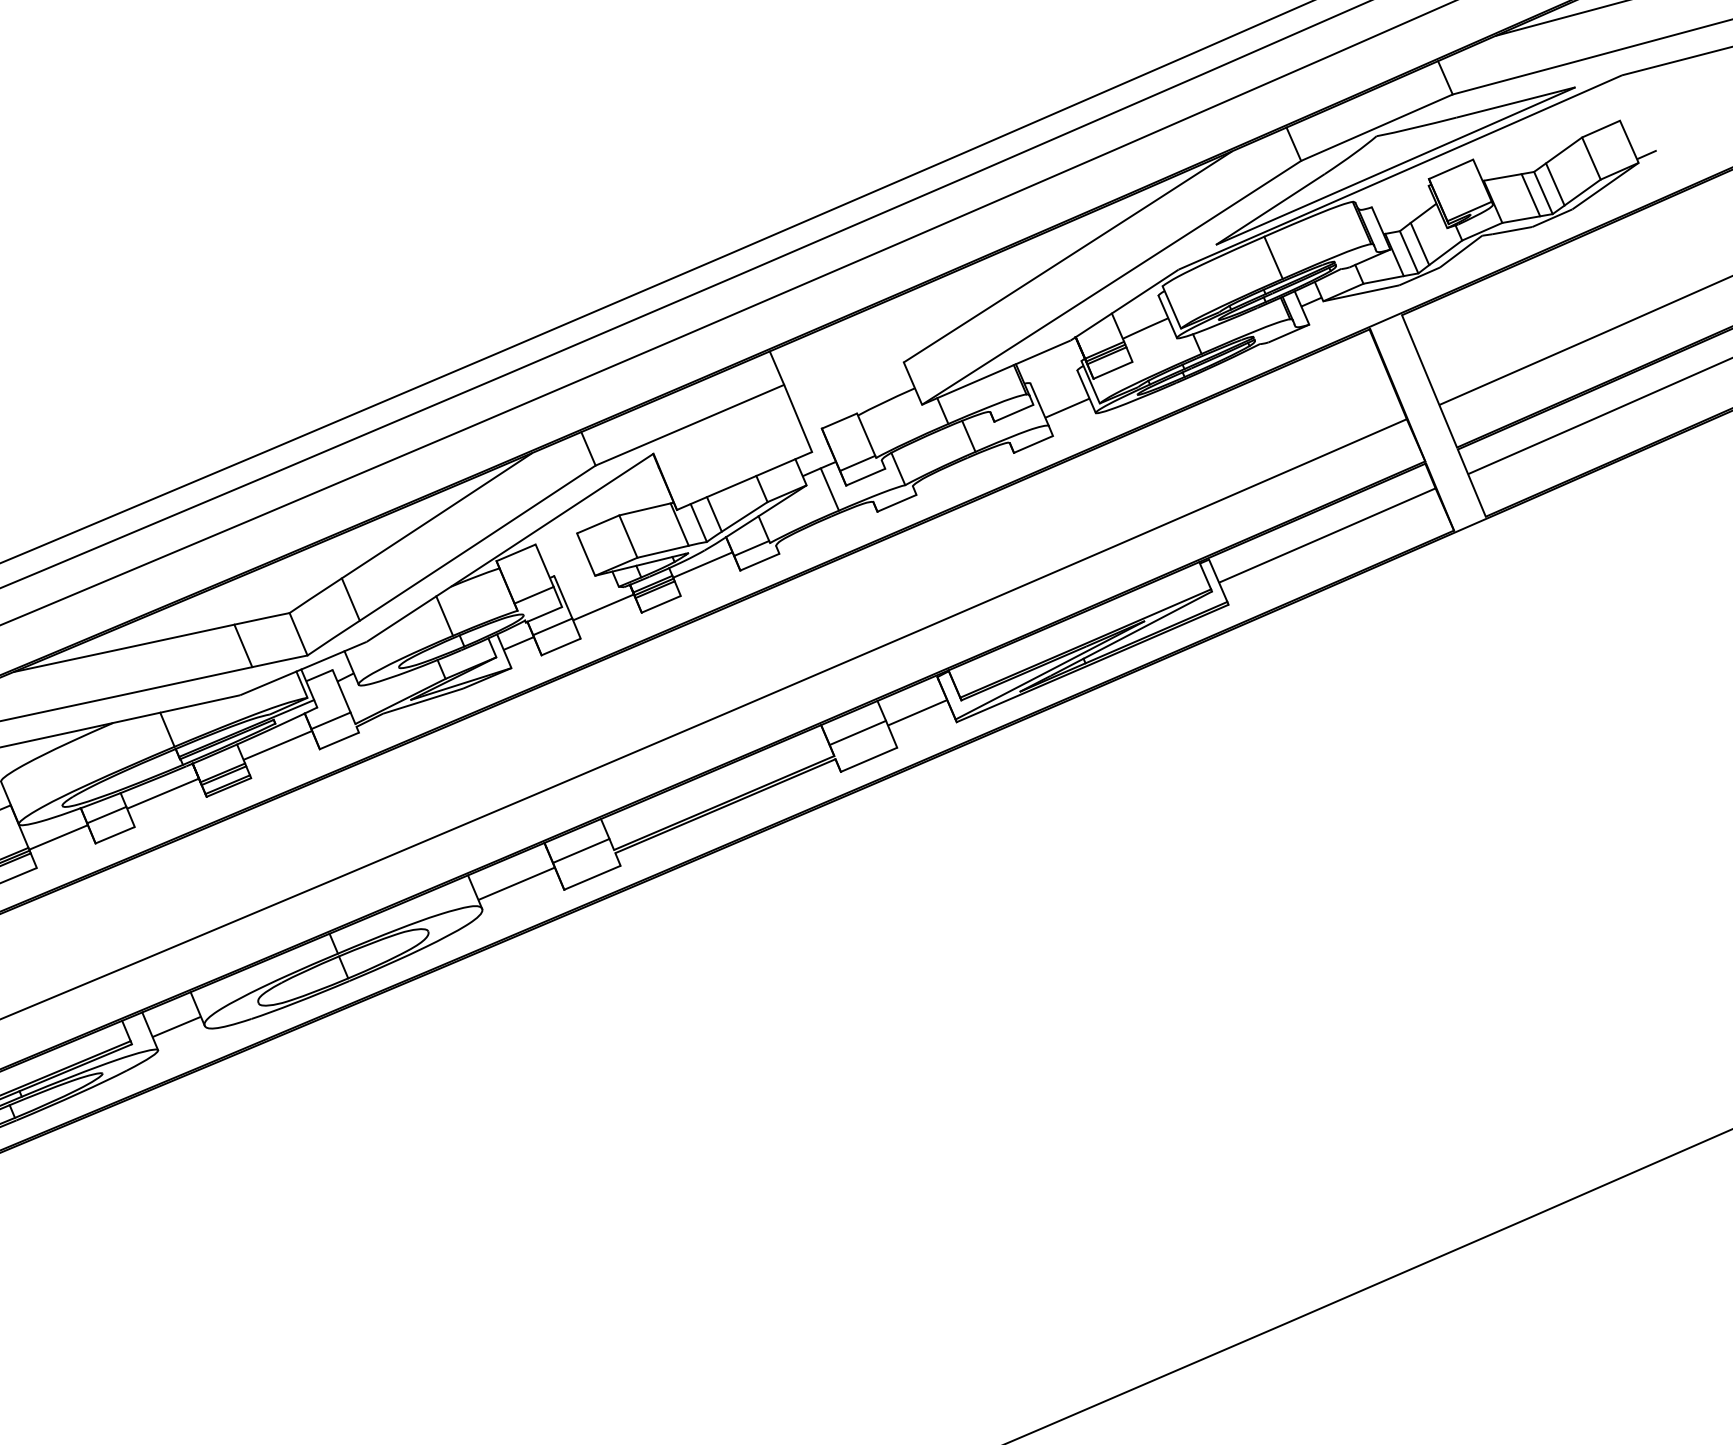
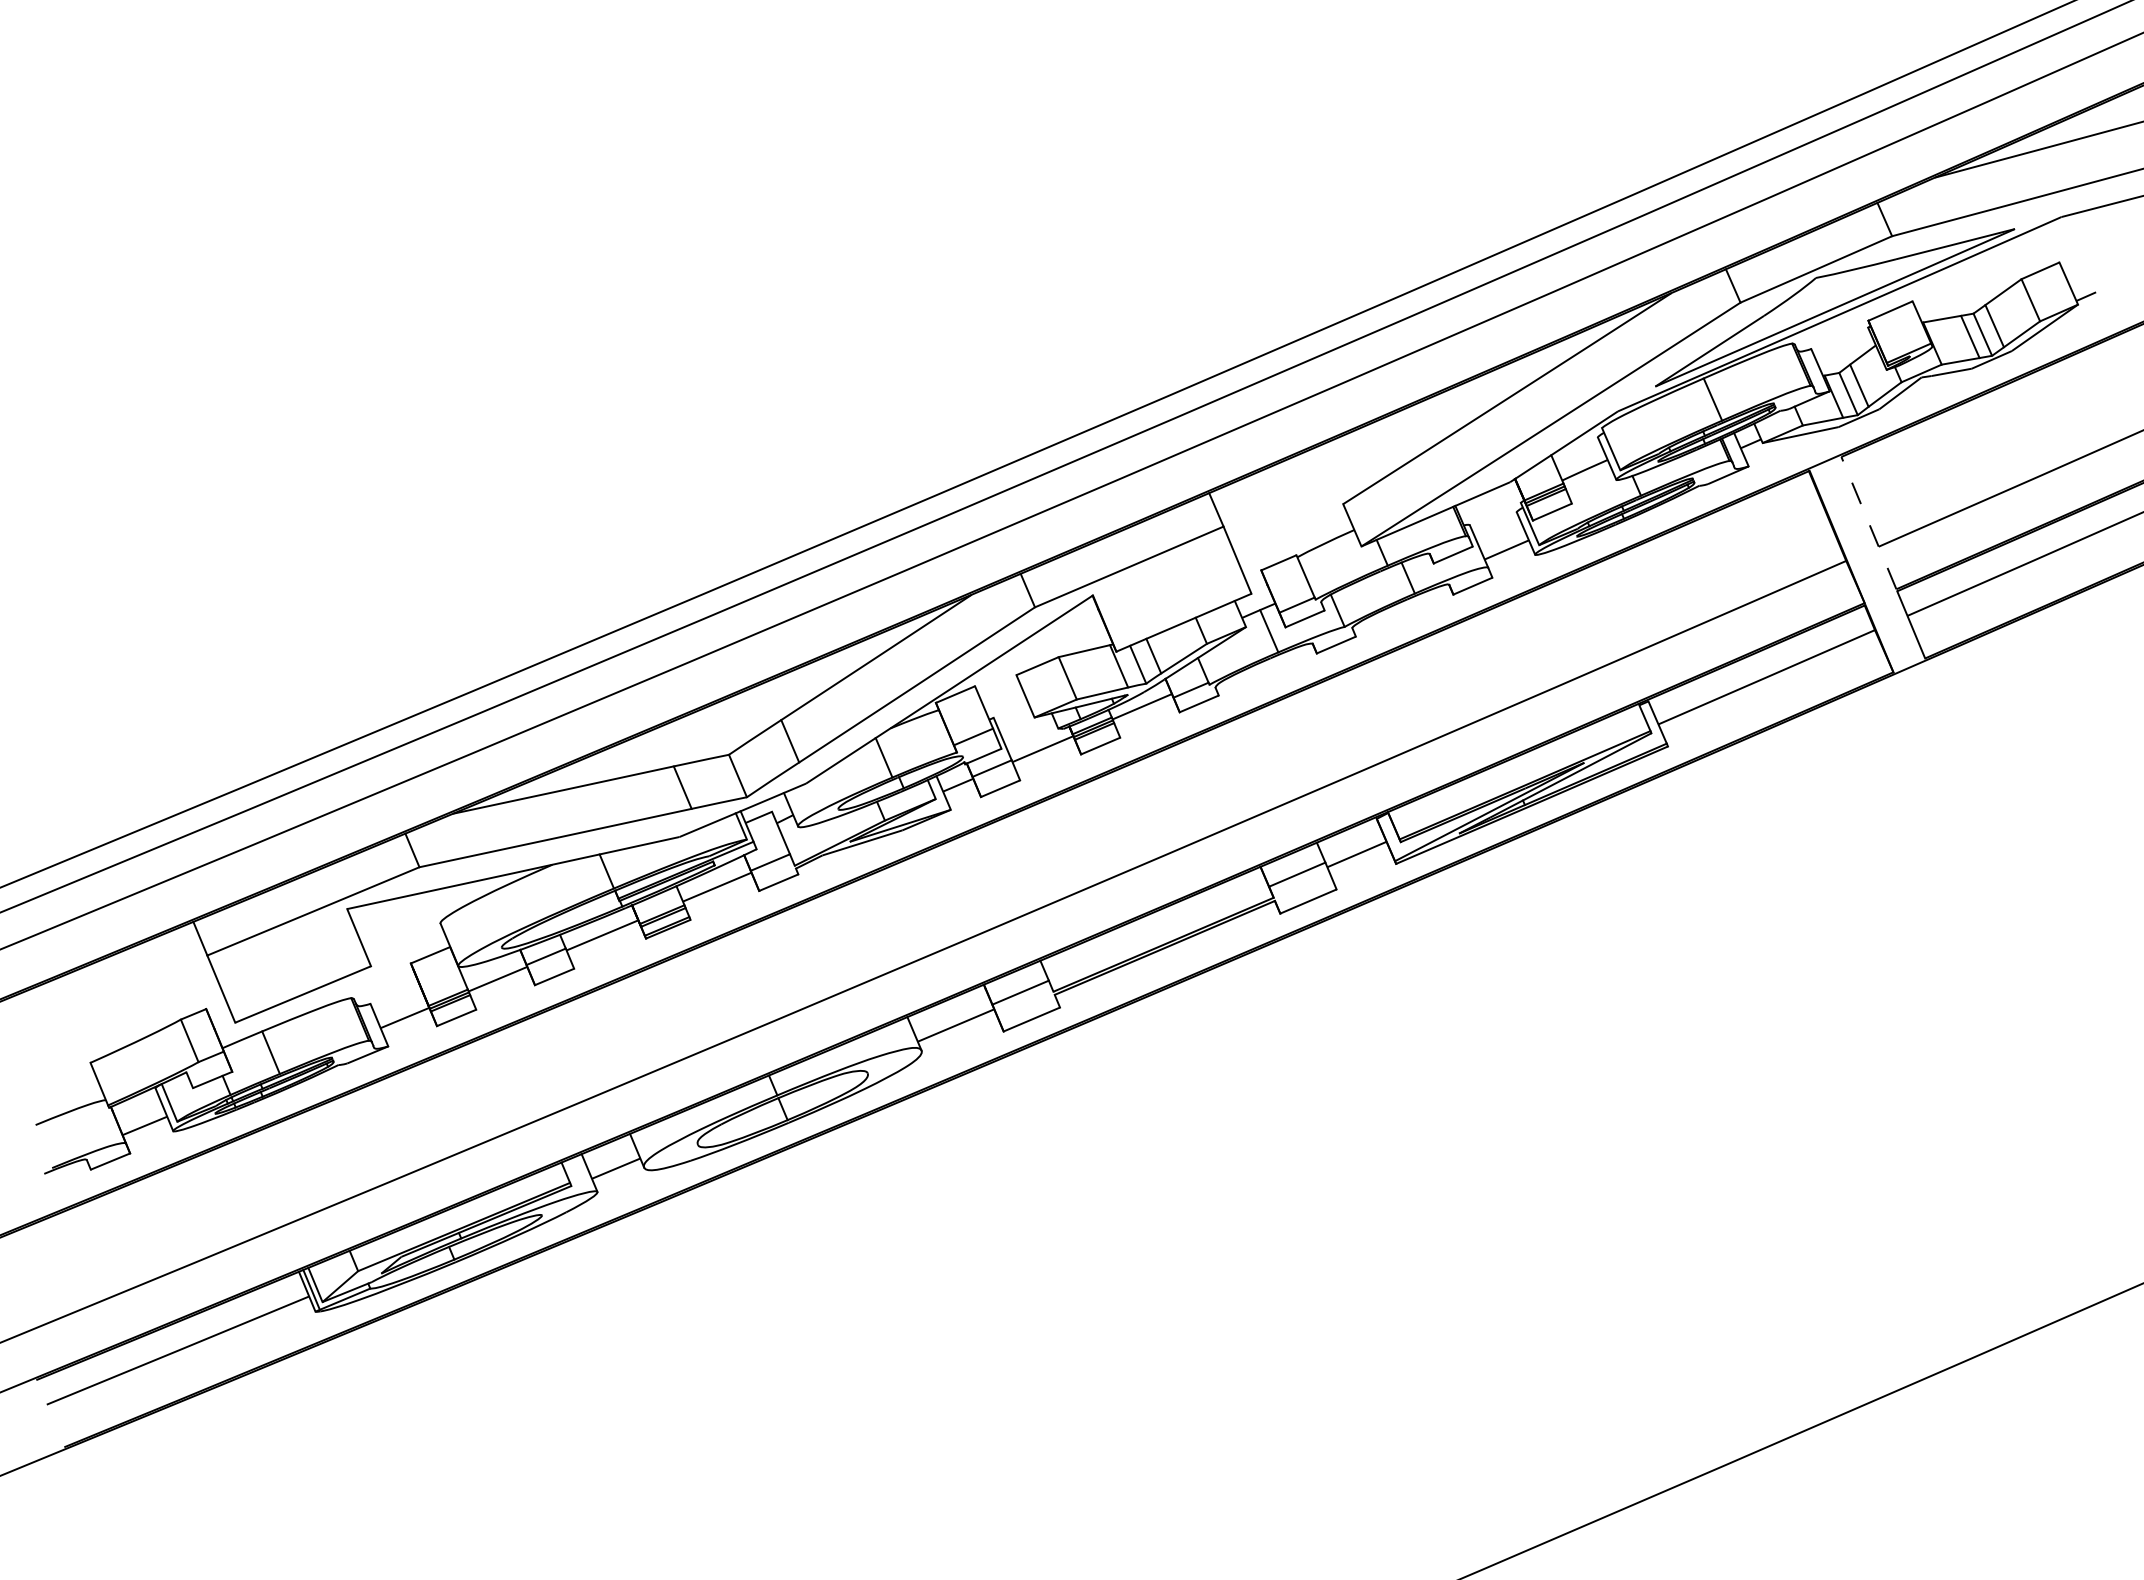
line: (1429, 381) -> (1868, 523), solid -> dashed

